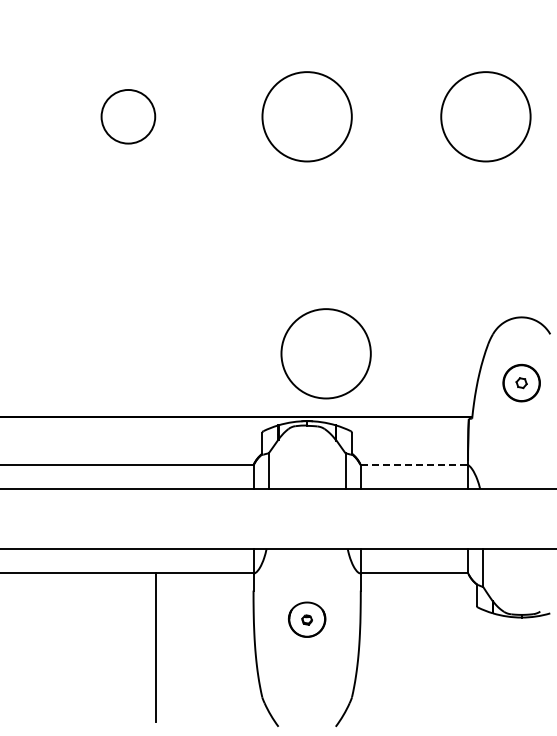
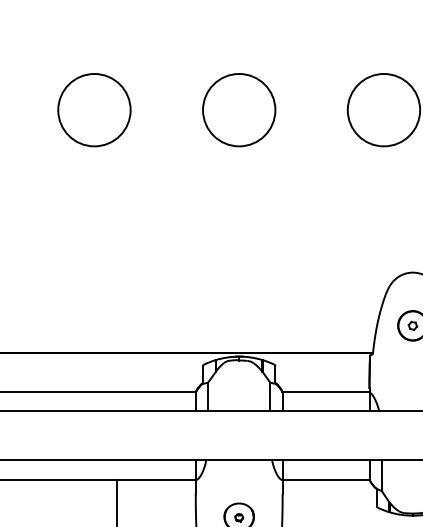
circle: (128, 116) -> (94, 109), size x1.67
circle: (325, 353) -> (254, 301), removed
line: (414, 465) -> (326, 392), dashed -> solid

